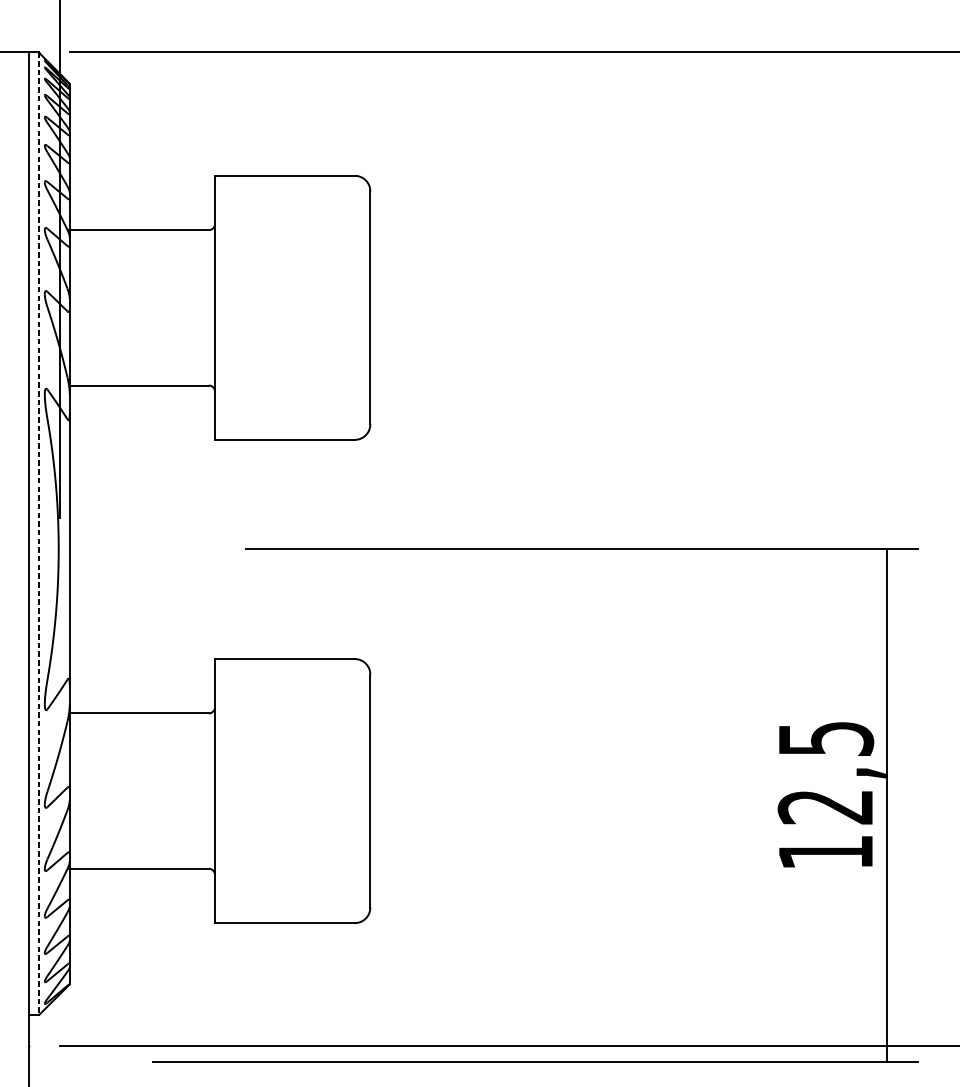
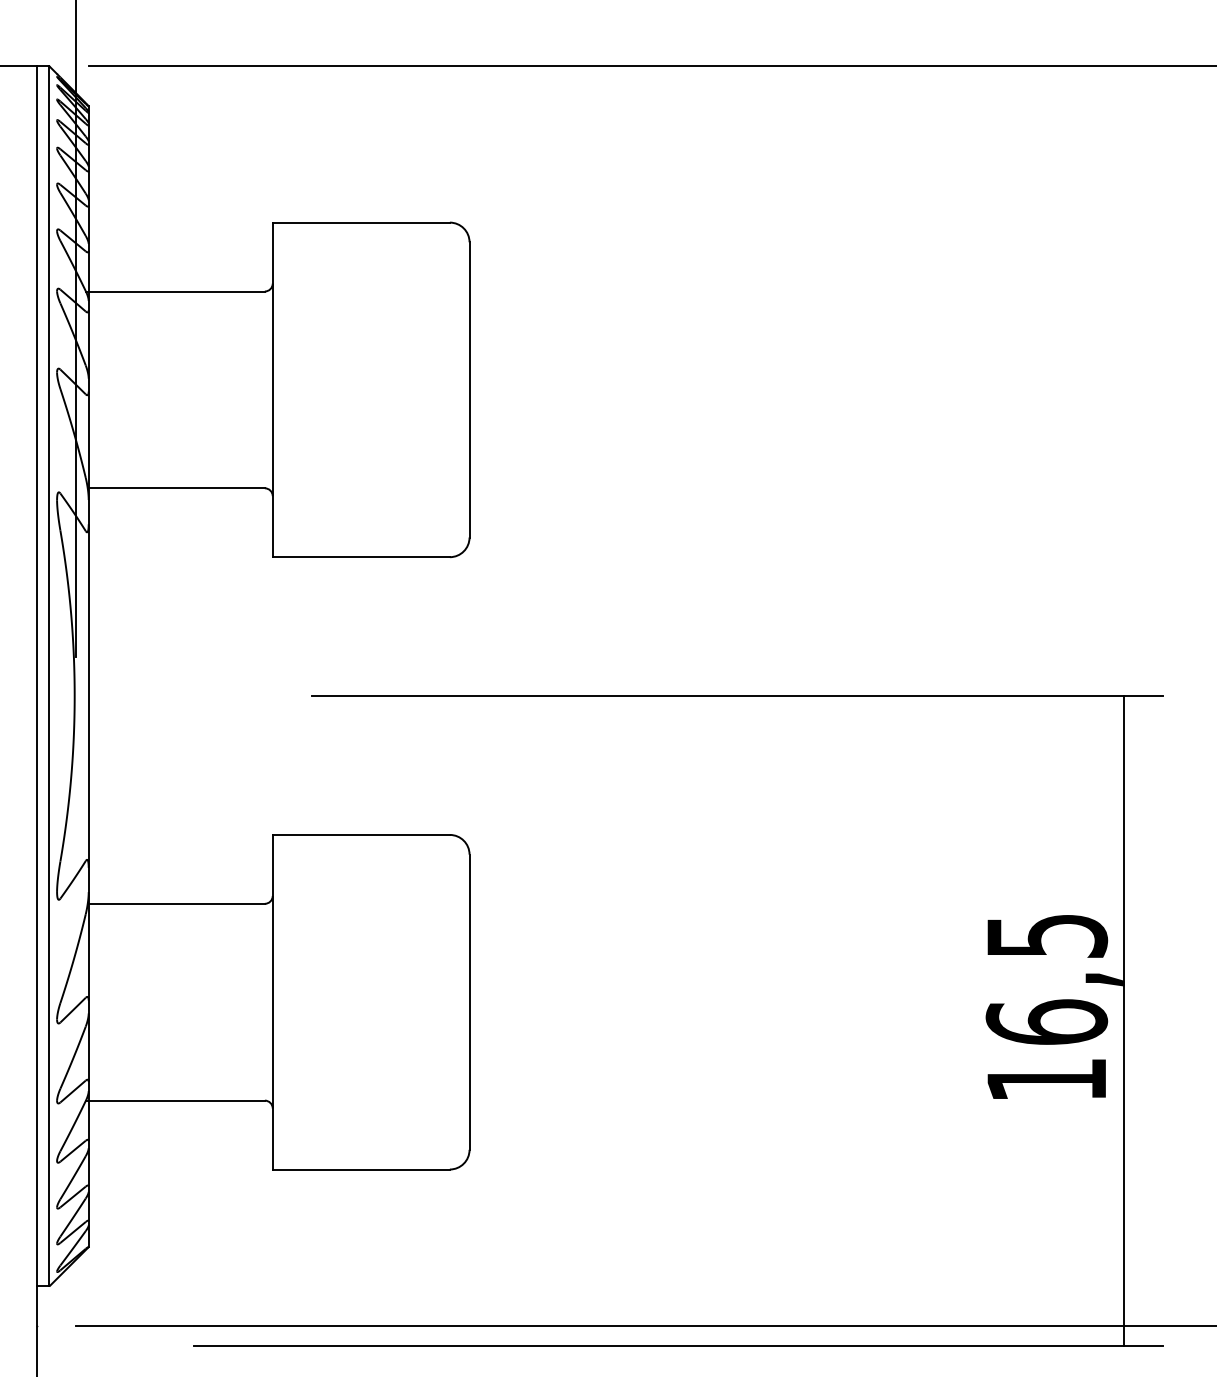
line: (38, 534) -> (49, 676), dashed -> solid
text: (825, 806) -> (1046, 1021), 12,5 -> 16,5

